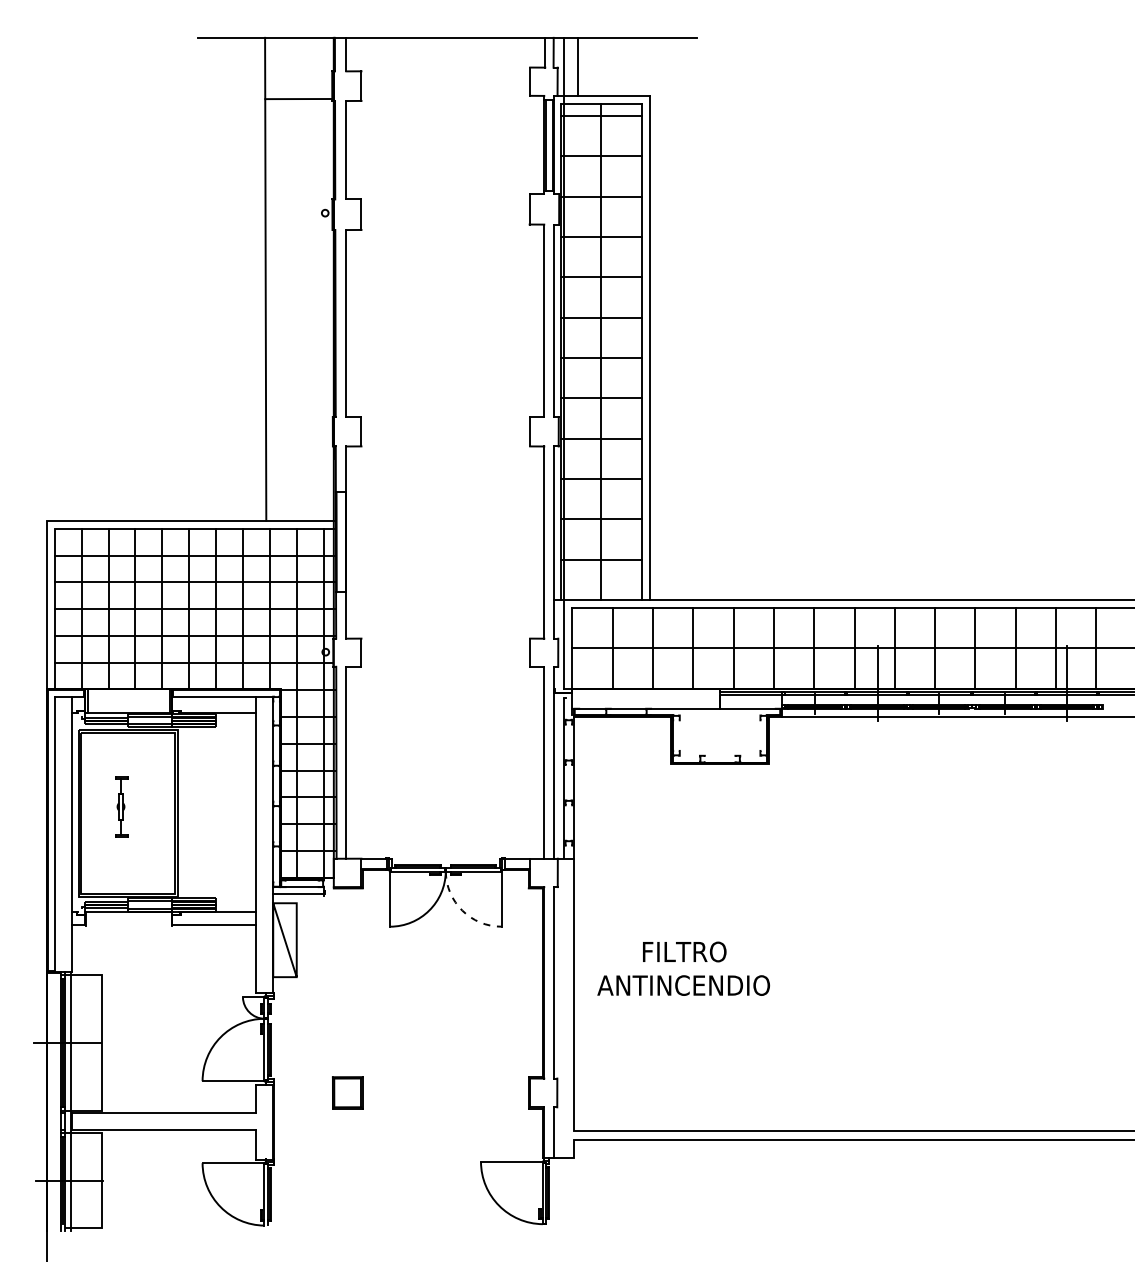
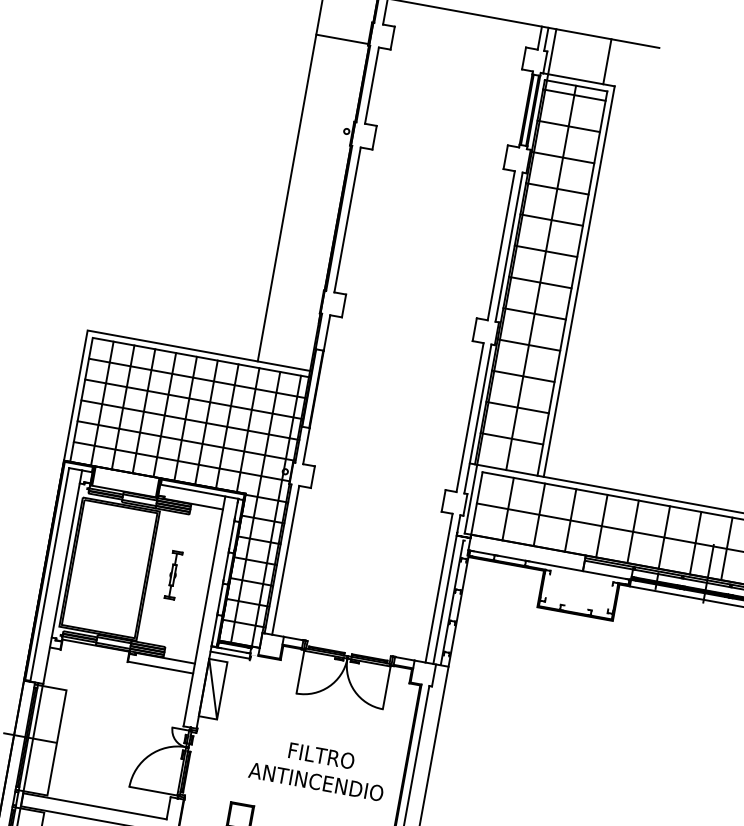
line: (577, 66) -> (607, 61), moved
part: (121, 806) -> (173, 574), moved
arc: (462, 910) -> (354, 691), dashed -> solid
text: (683, 968) -> (318, 768), moved

